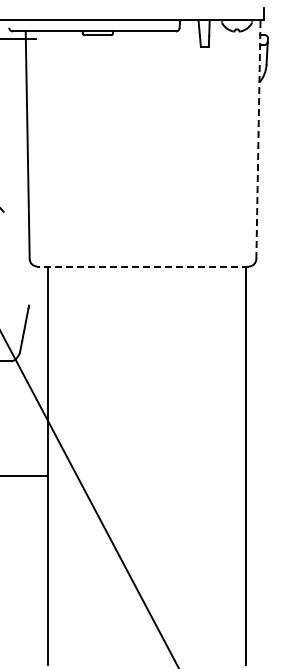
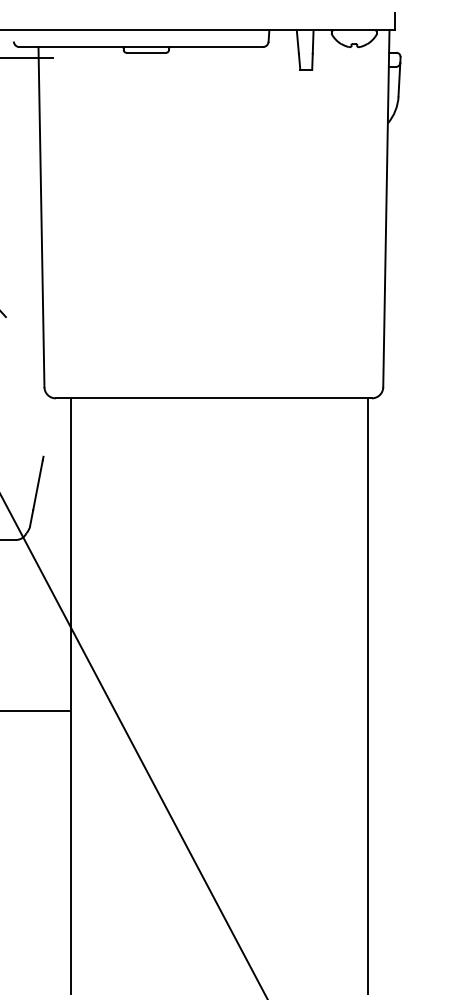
line: (258, 139) -> (386, 208), dashed -> solid
line: (143, 266) -> (214, 398), dashed -> solid

